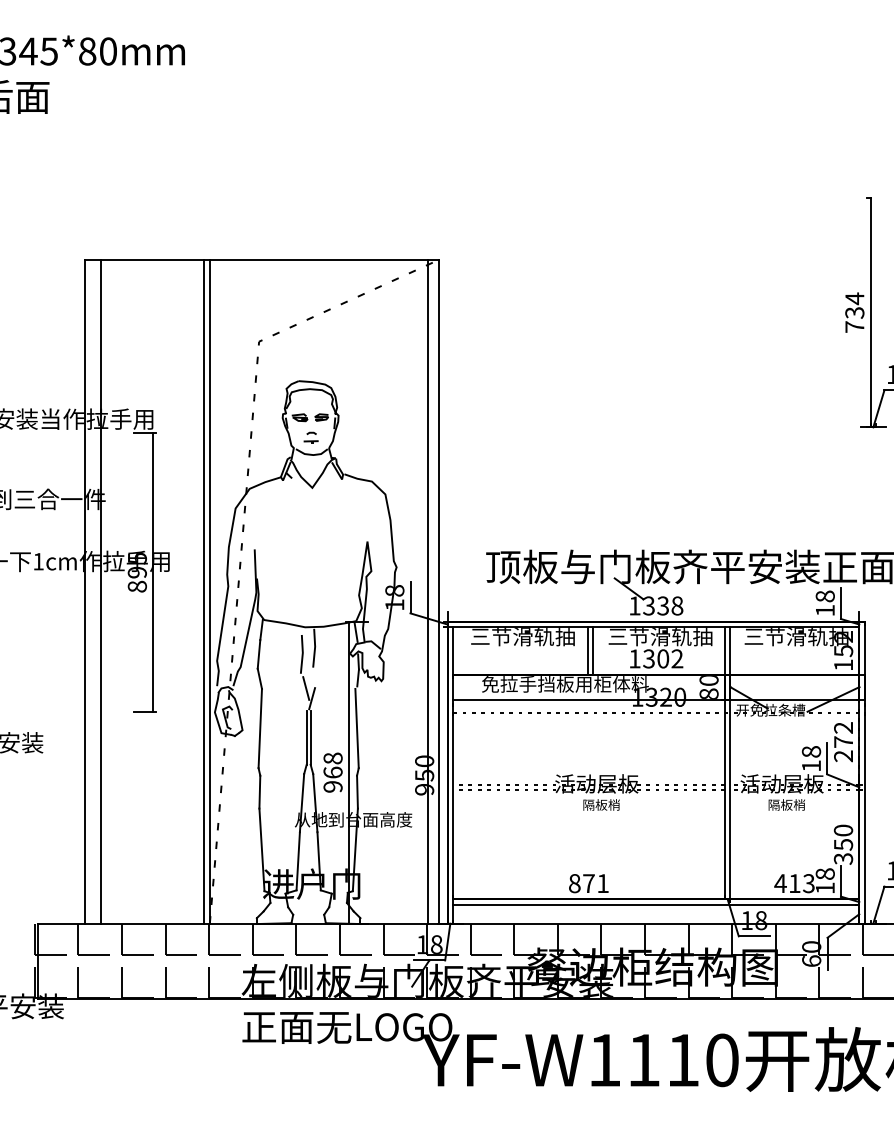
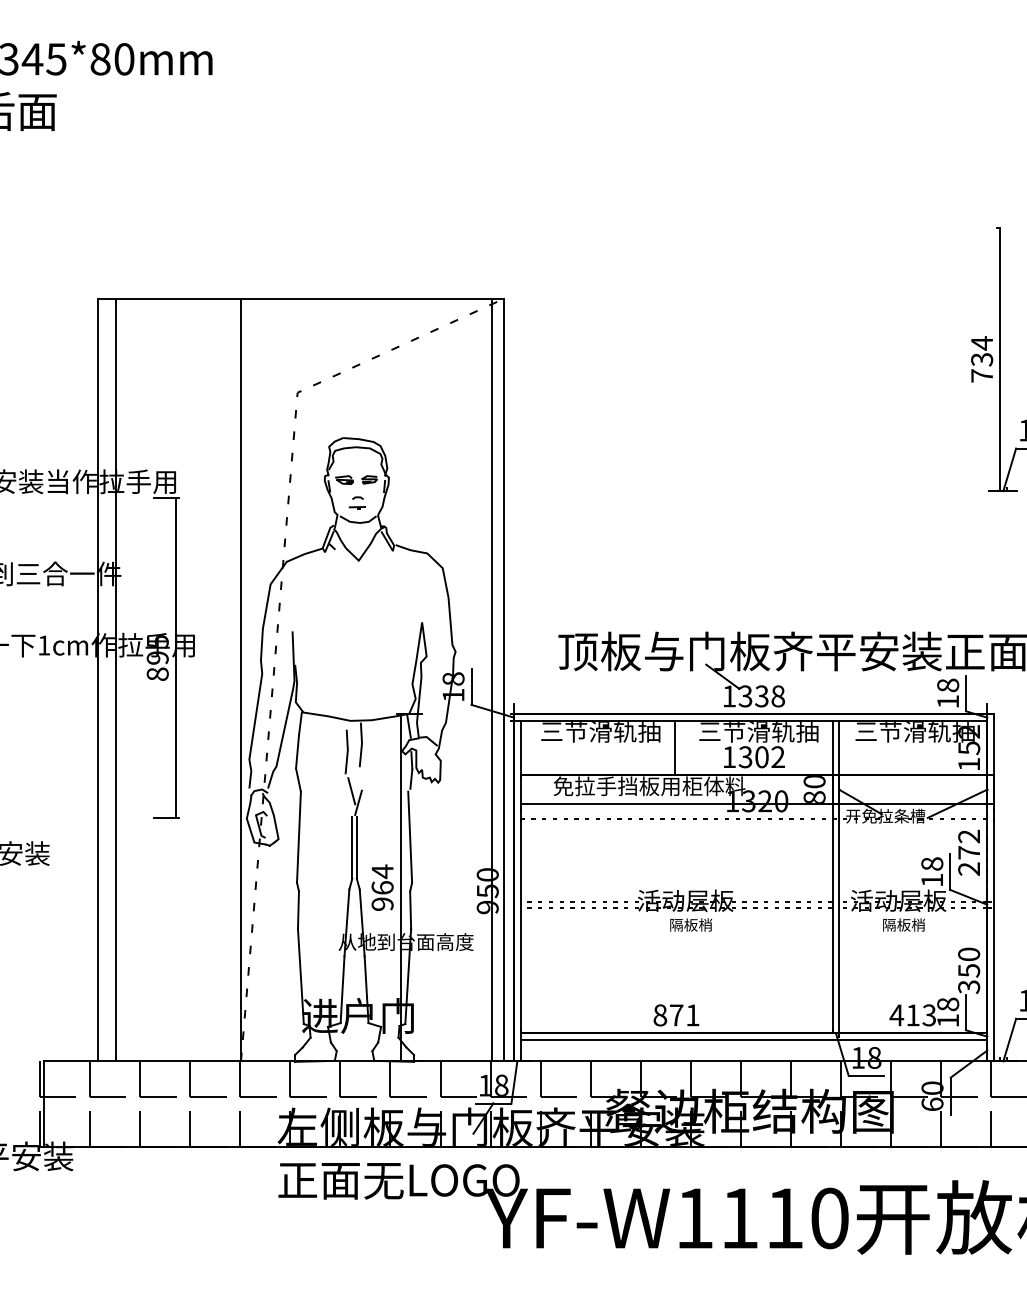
line: (203, 591) -> (233, 679), removed
line: (593, 650) -> (681, 747), removed
text: (332, 758) -> (381, 871), 968 -> 964

